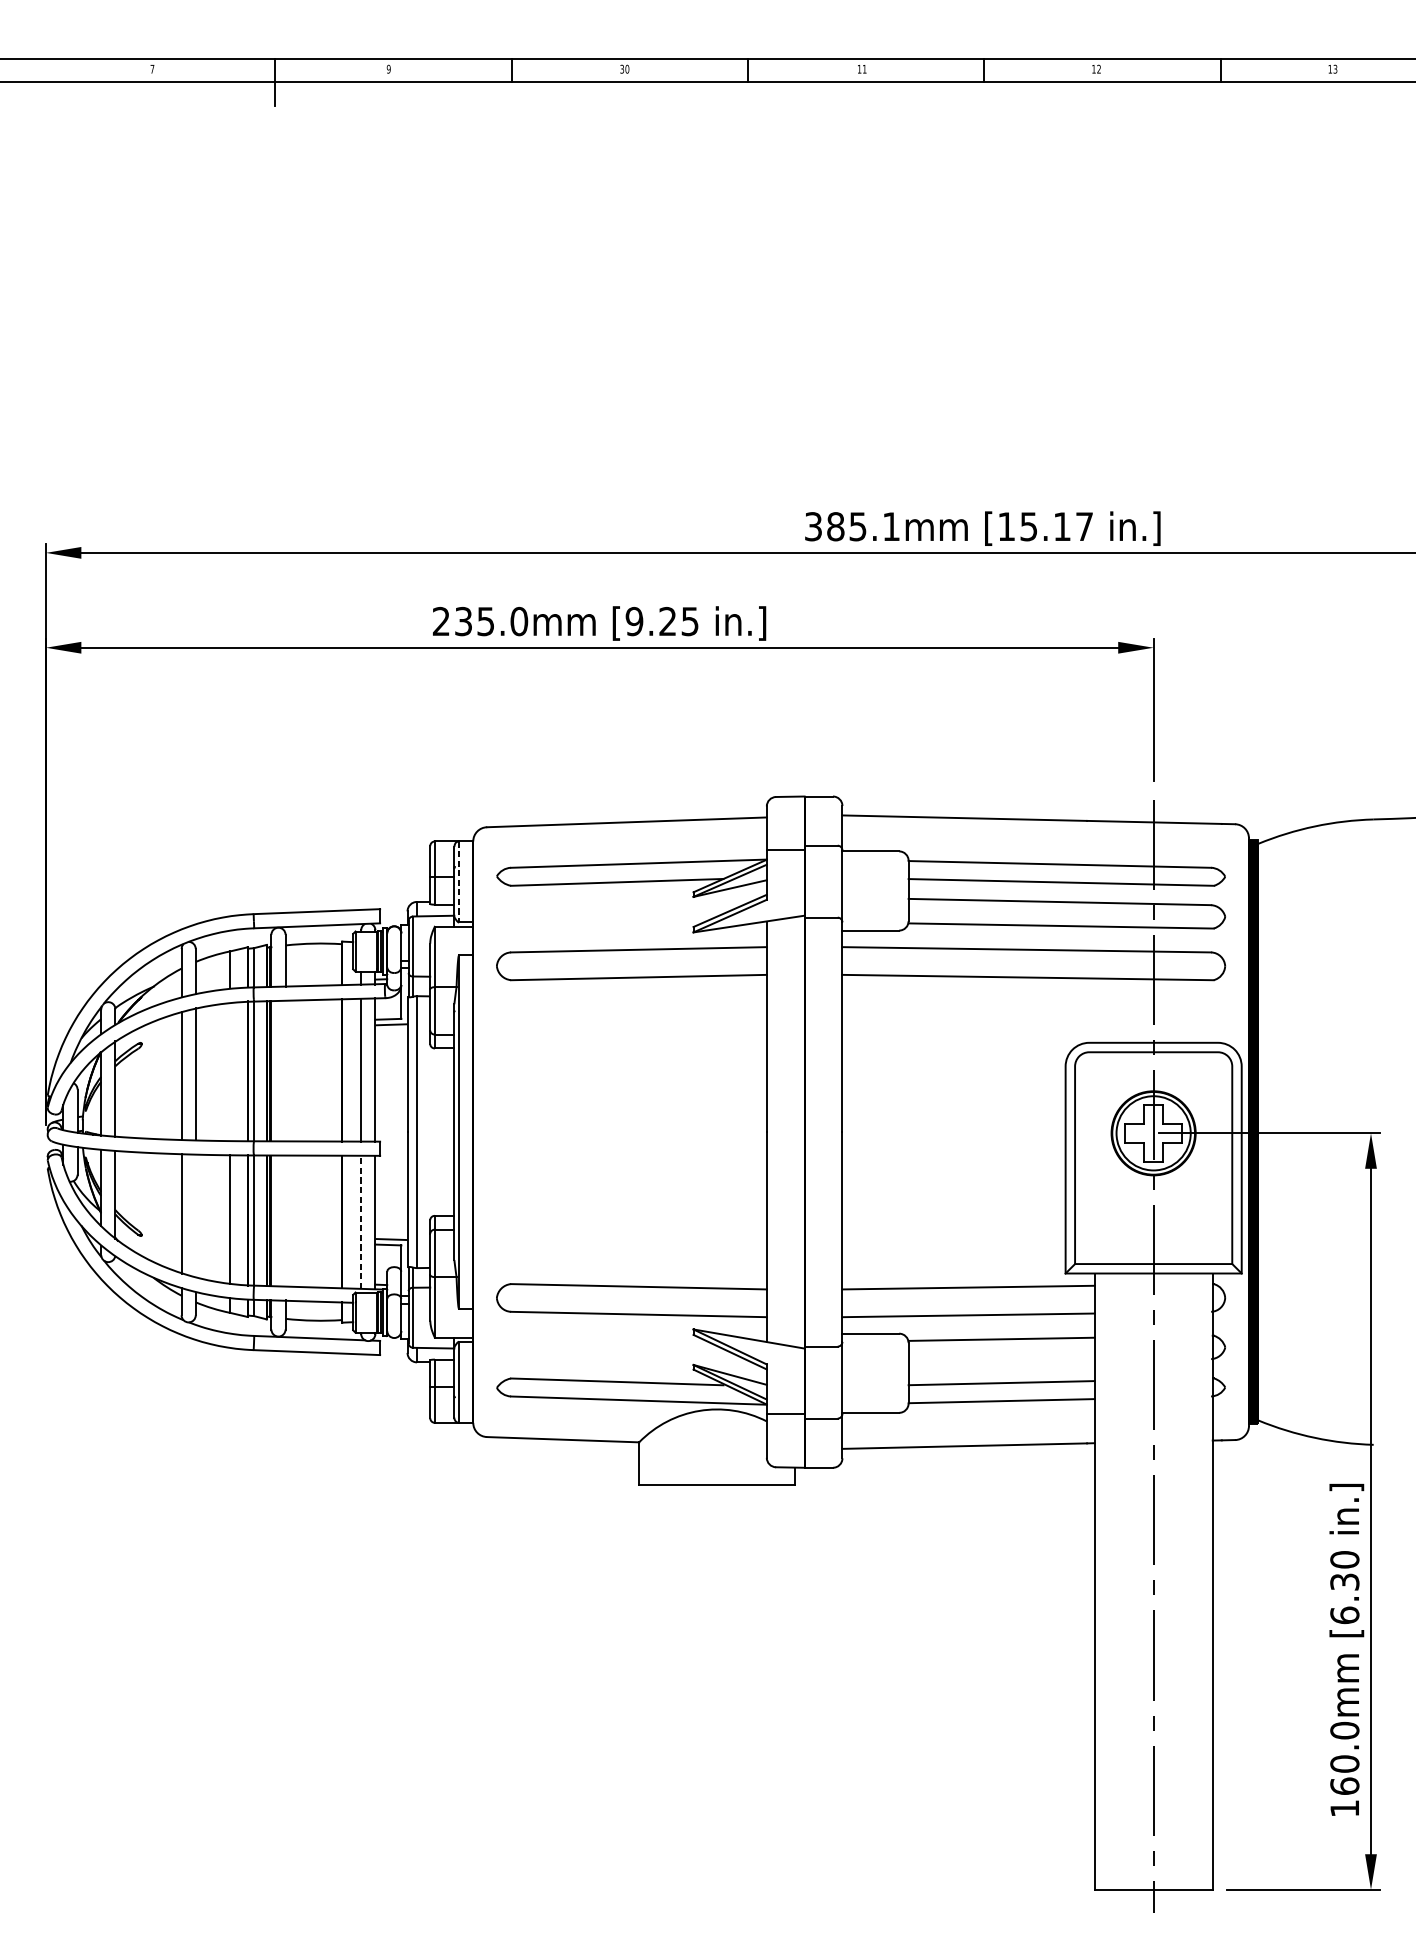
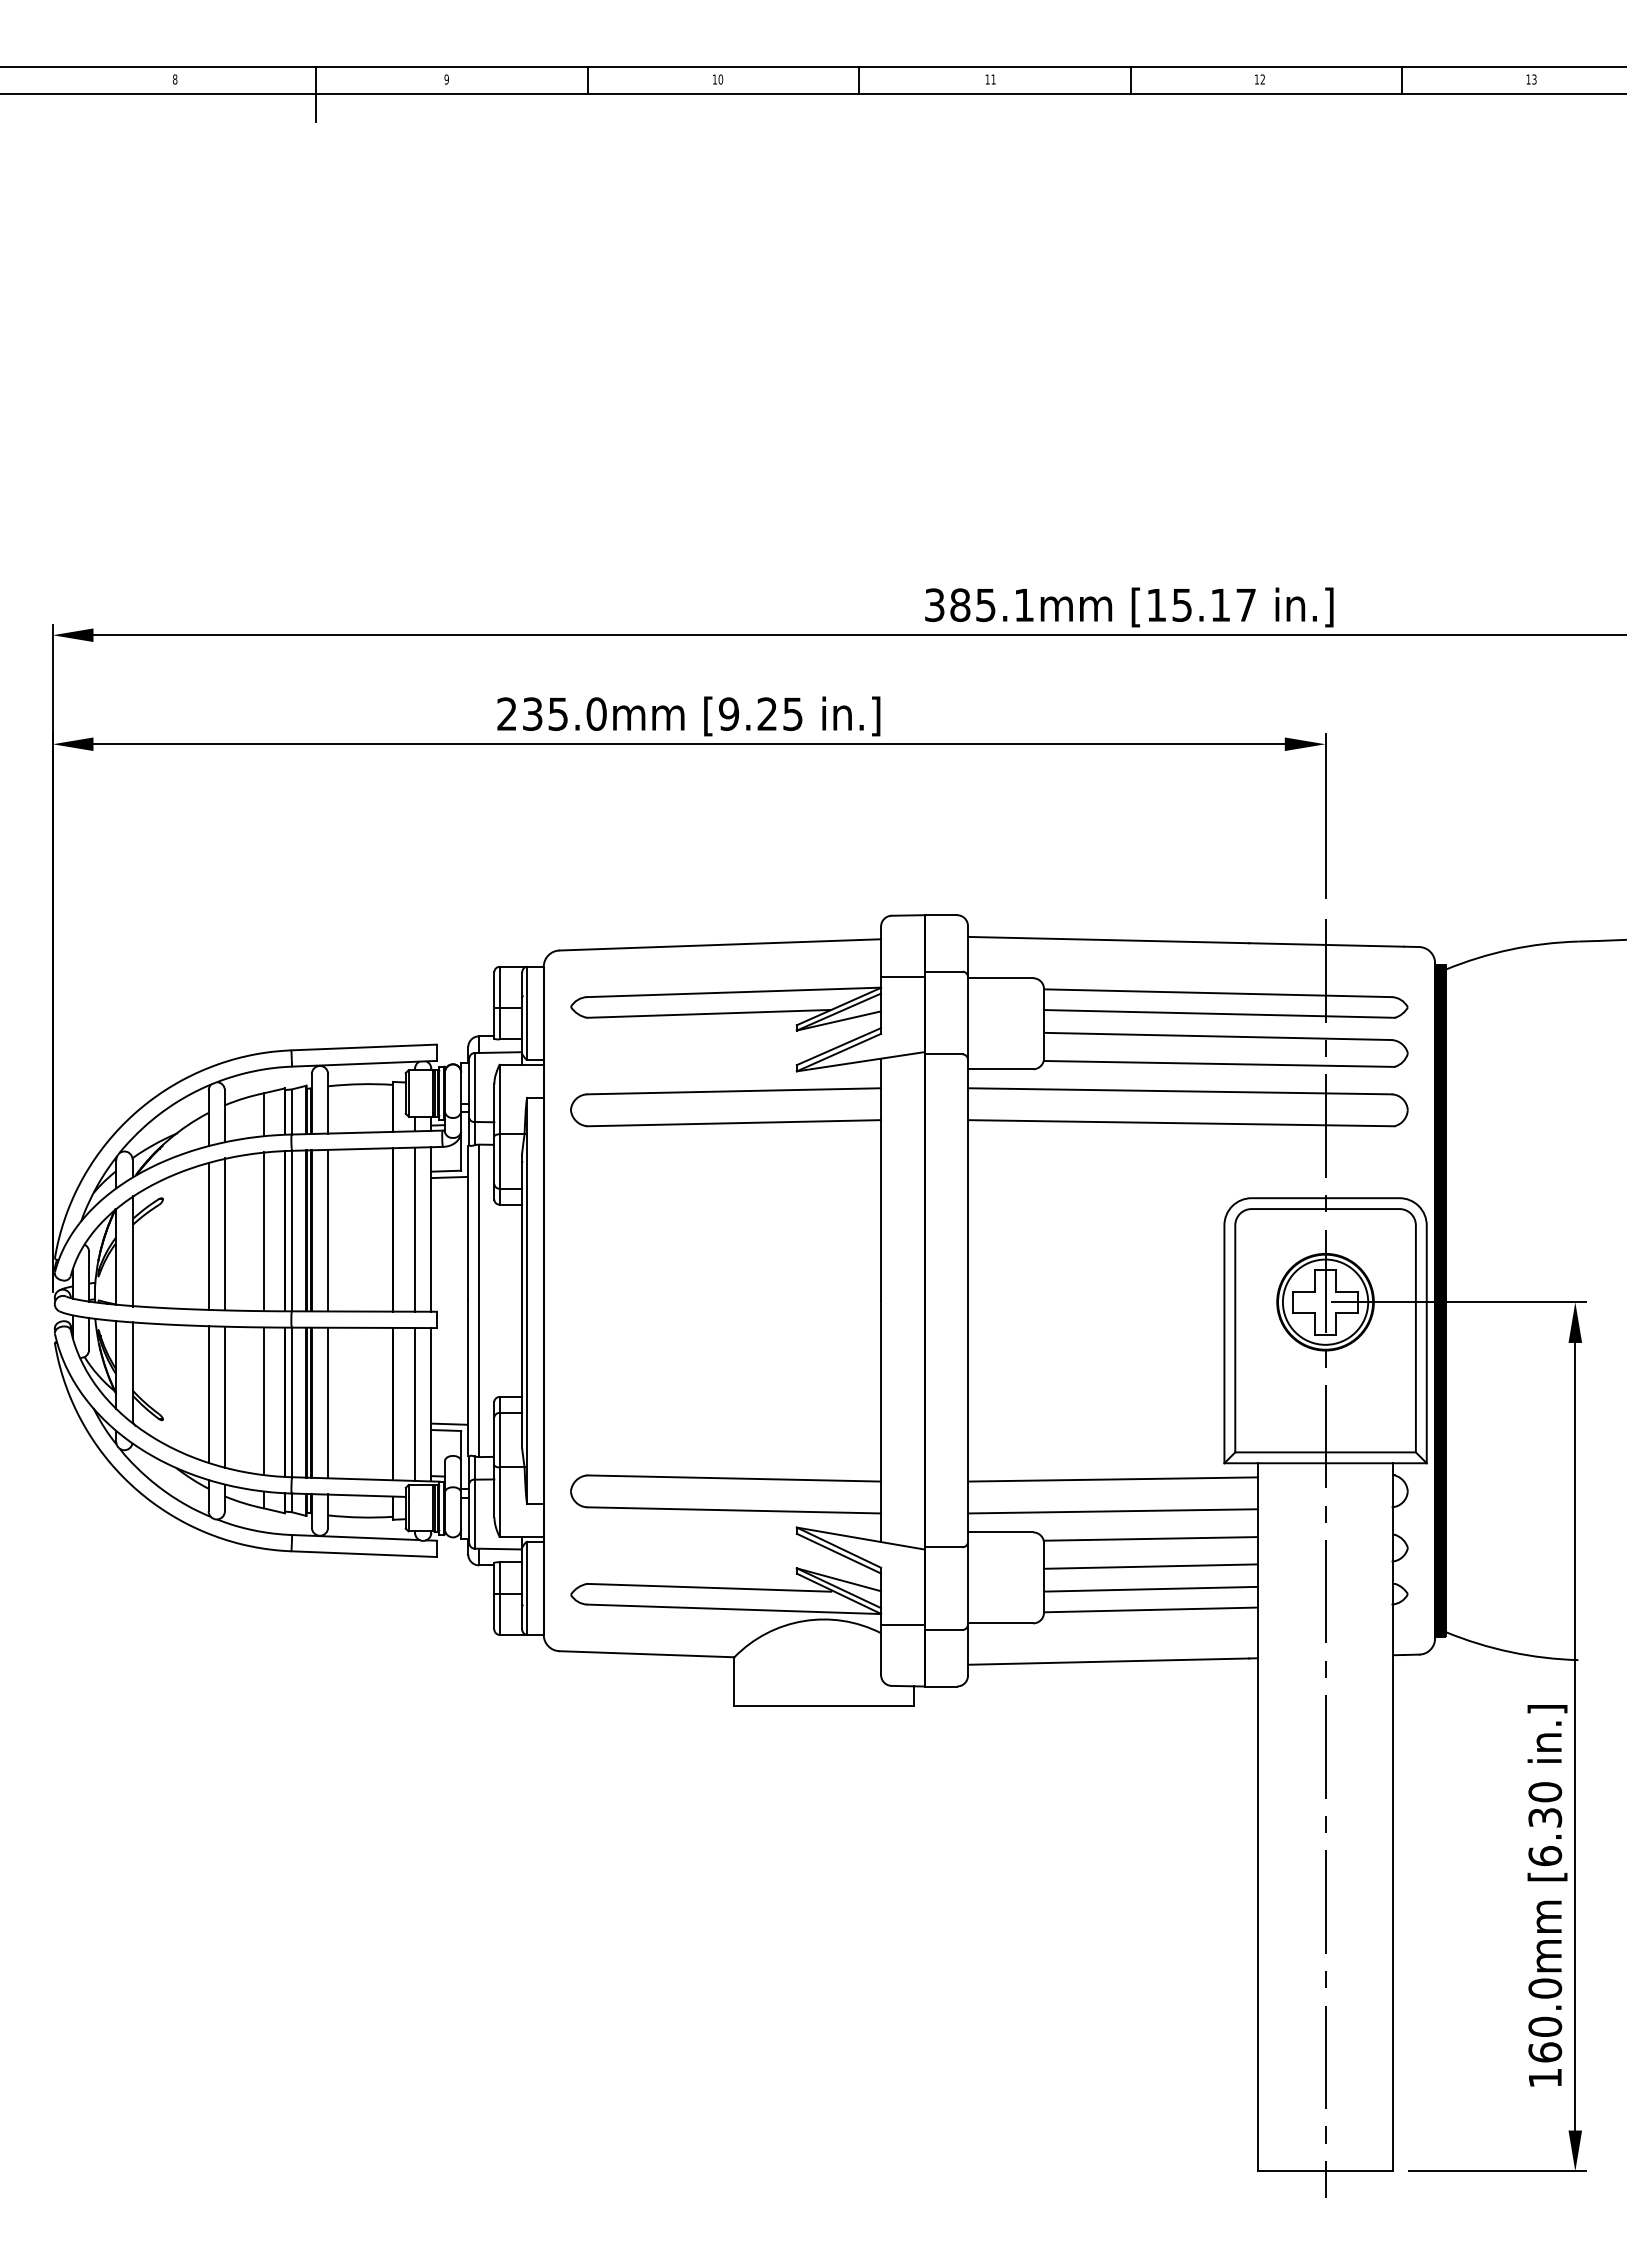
text: (152, 69) -> (175, 79), 7 -> 8
text: (621, 69) -> (714, 79), 30 -> 10
line: (459, 882) -> (527, 1013), dashed -> solid
line: (285, 1070) -> (328, 1230), added
line: (230, 1071) -> (264, 1231), added
line: (195, 1216) -> (224, 1397), added
line: (285, 1220) -> (328, 1402), added
line: (361, 1221) -> (415, 1403), dashed -> solid
line: (1001, 1363) -> (1150, 1566), added

